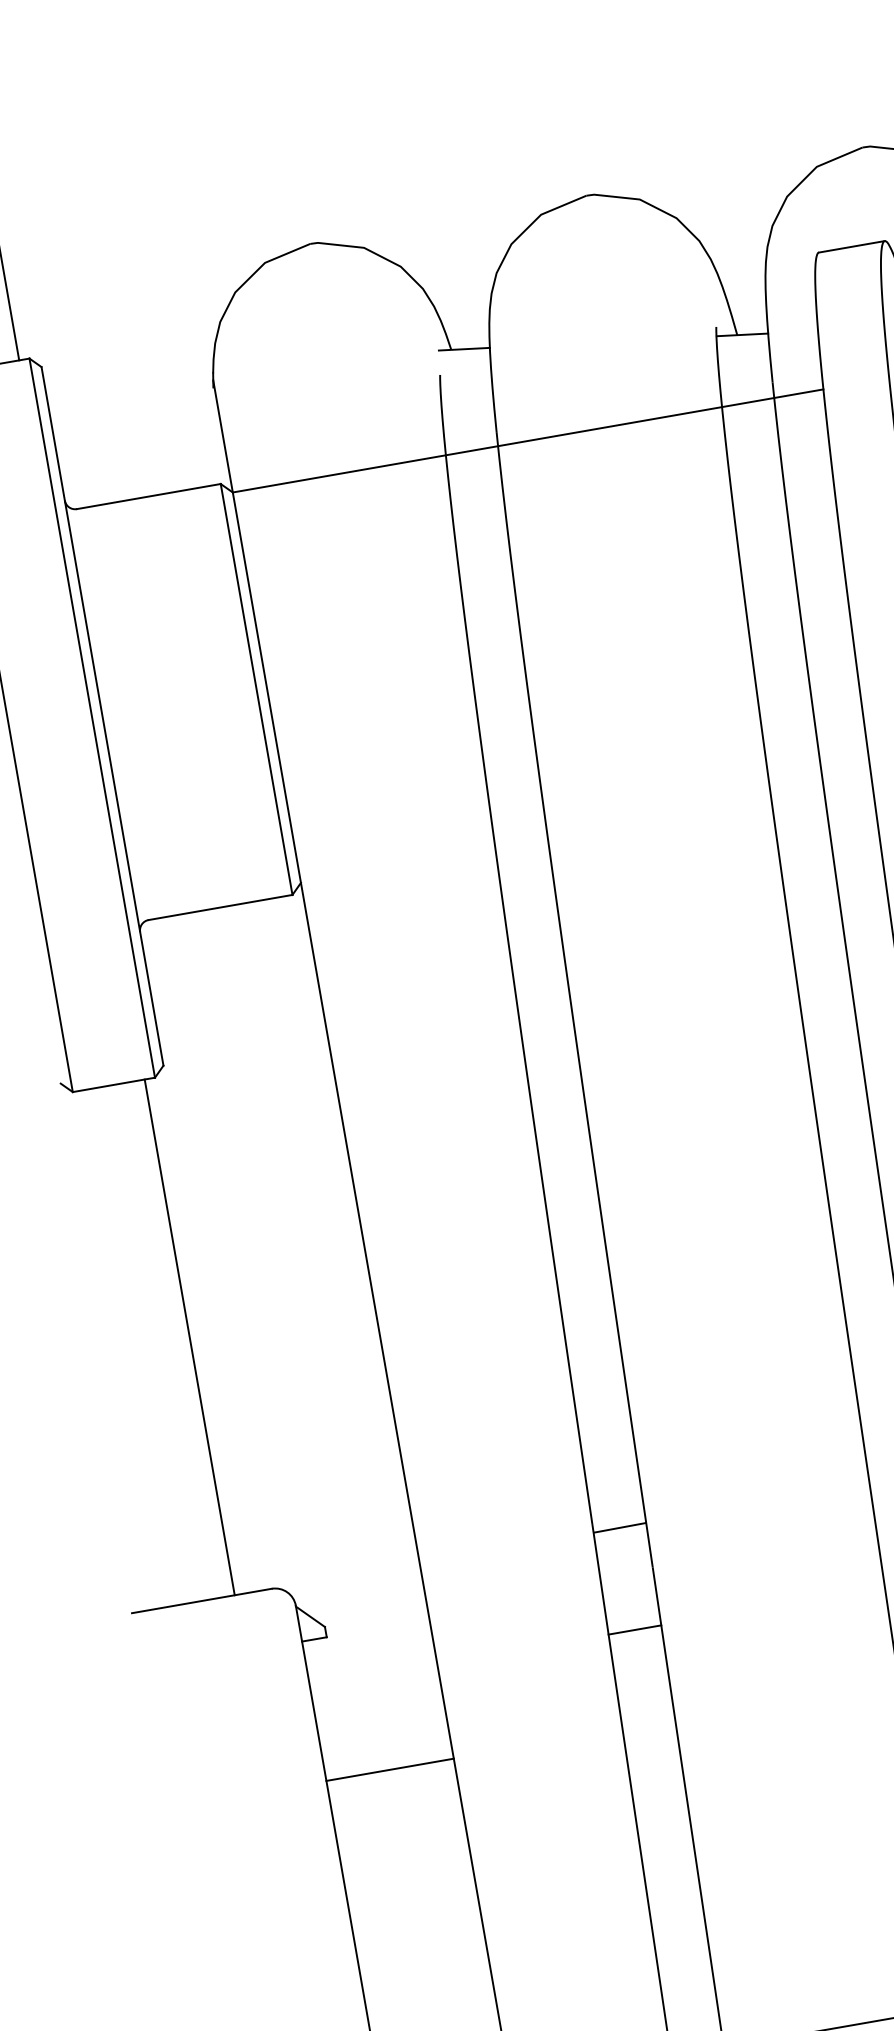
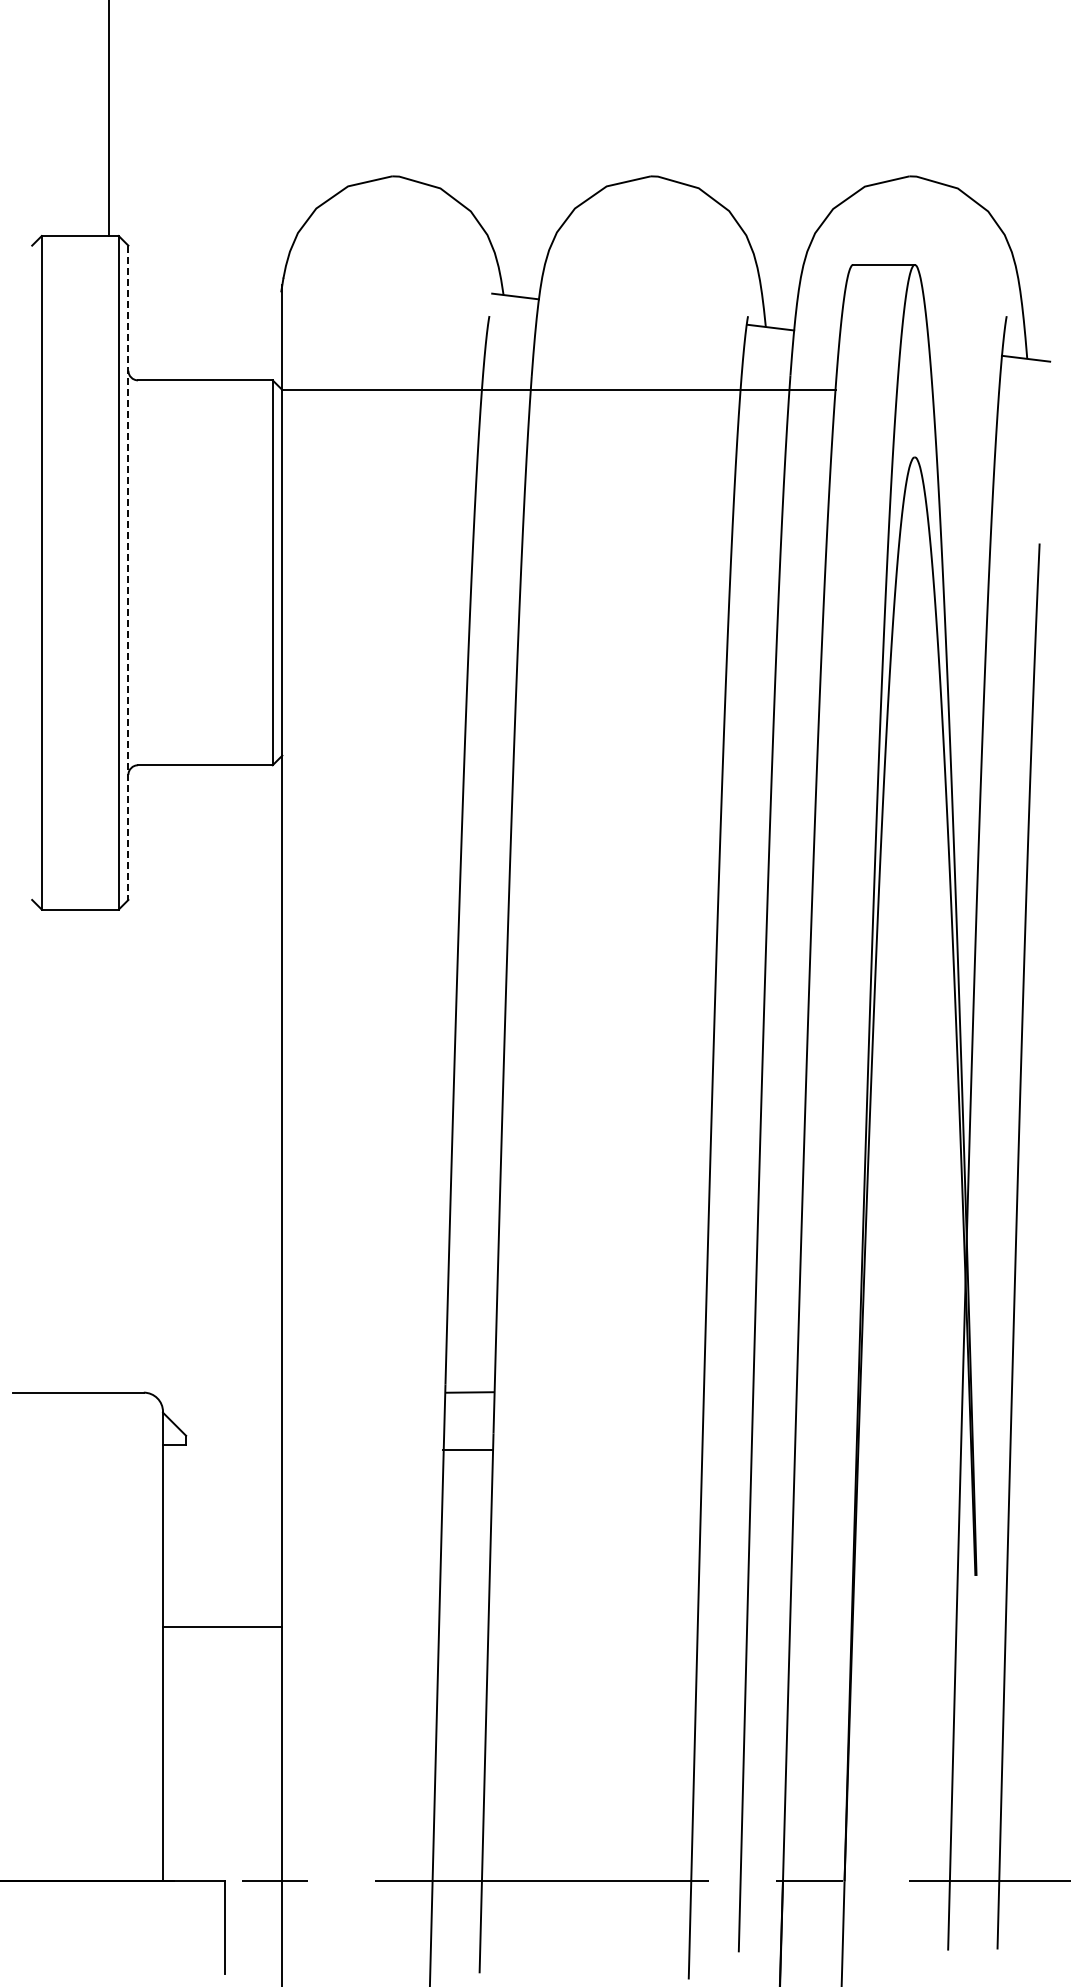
line: (102, 717) -> (128, 573), solid -> dashed
line: (189, 1336) -> (109, 1150), removed
line: (635, 1629) -> (467, 1449), moved
line: (389, 1769) -> (222, 1626), moved

